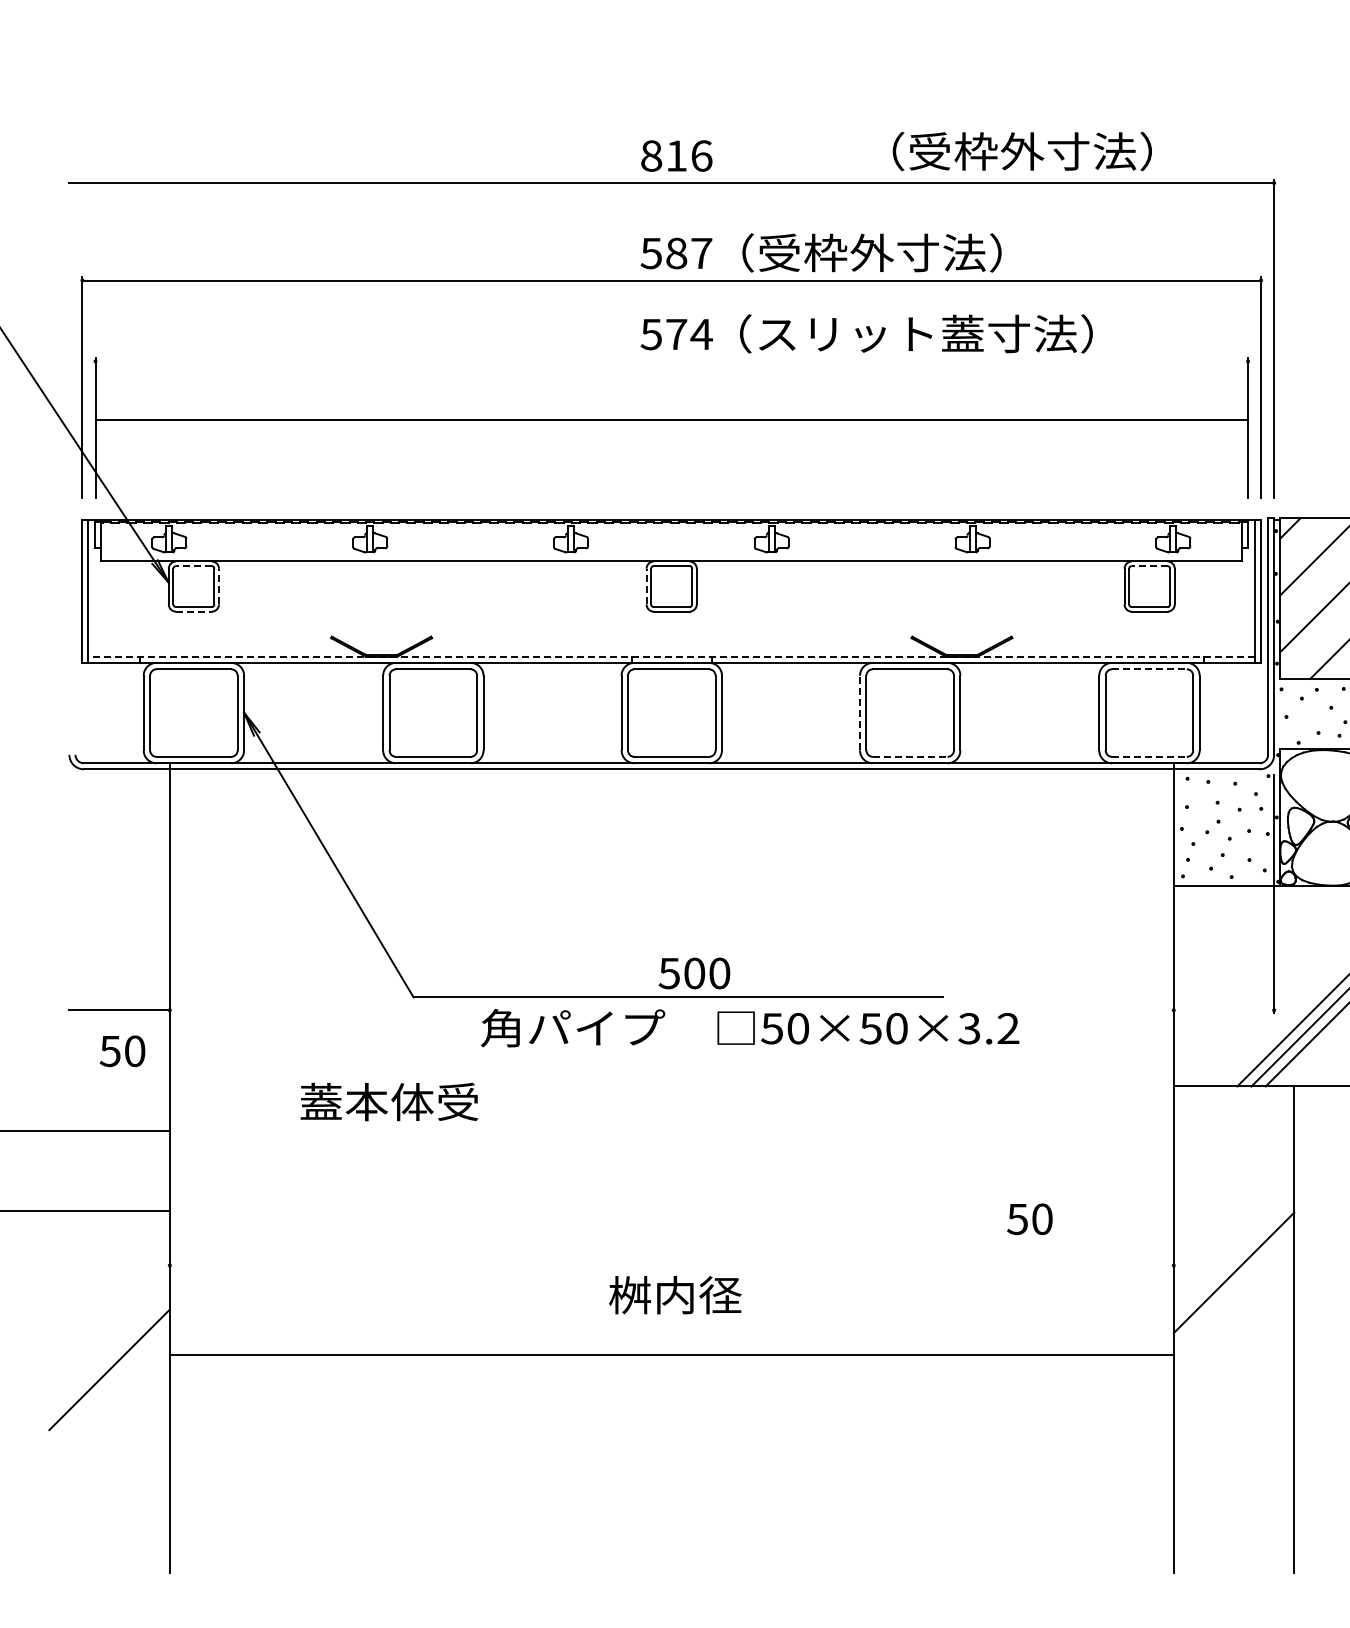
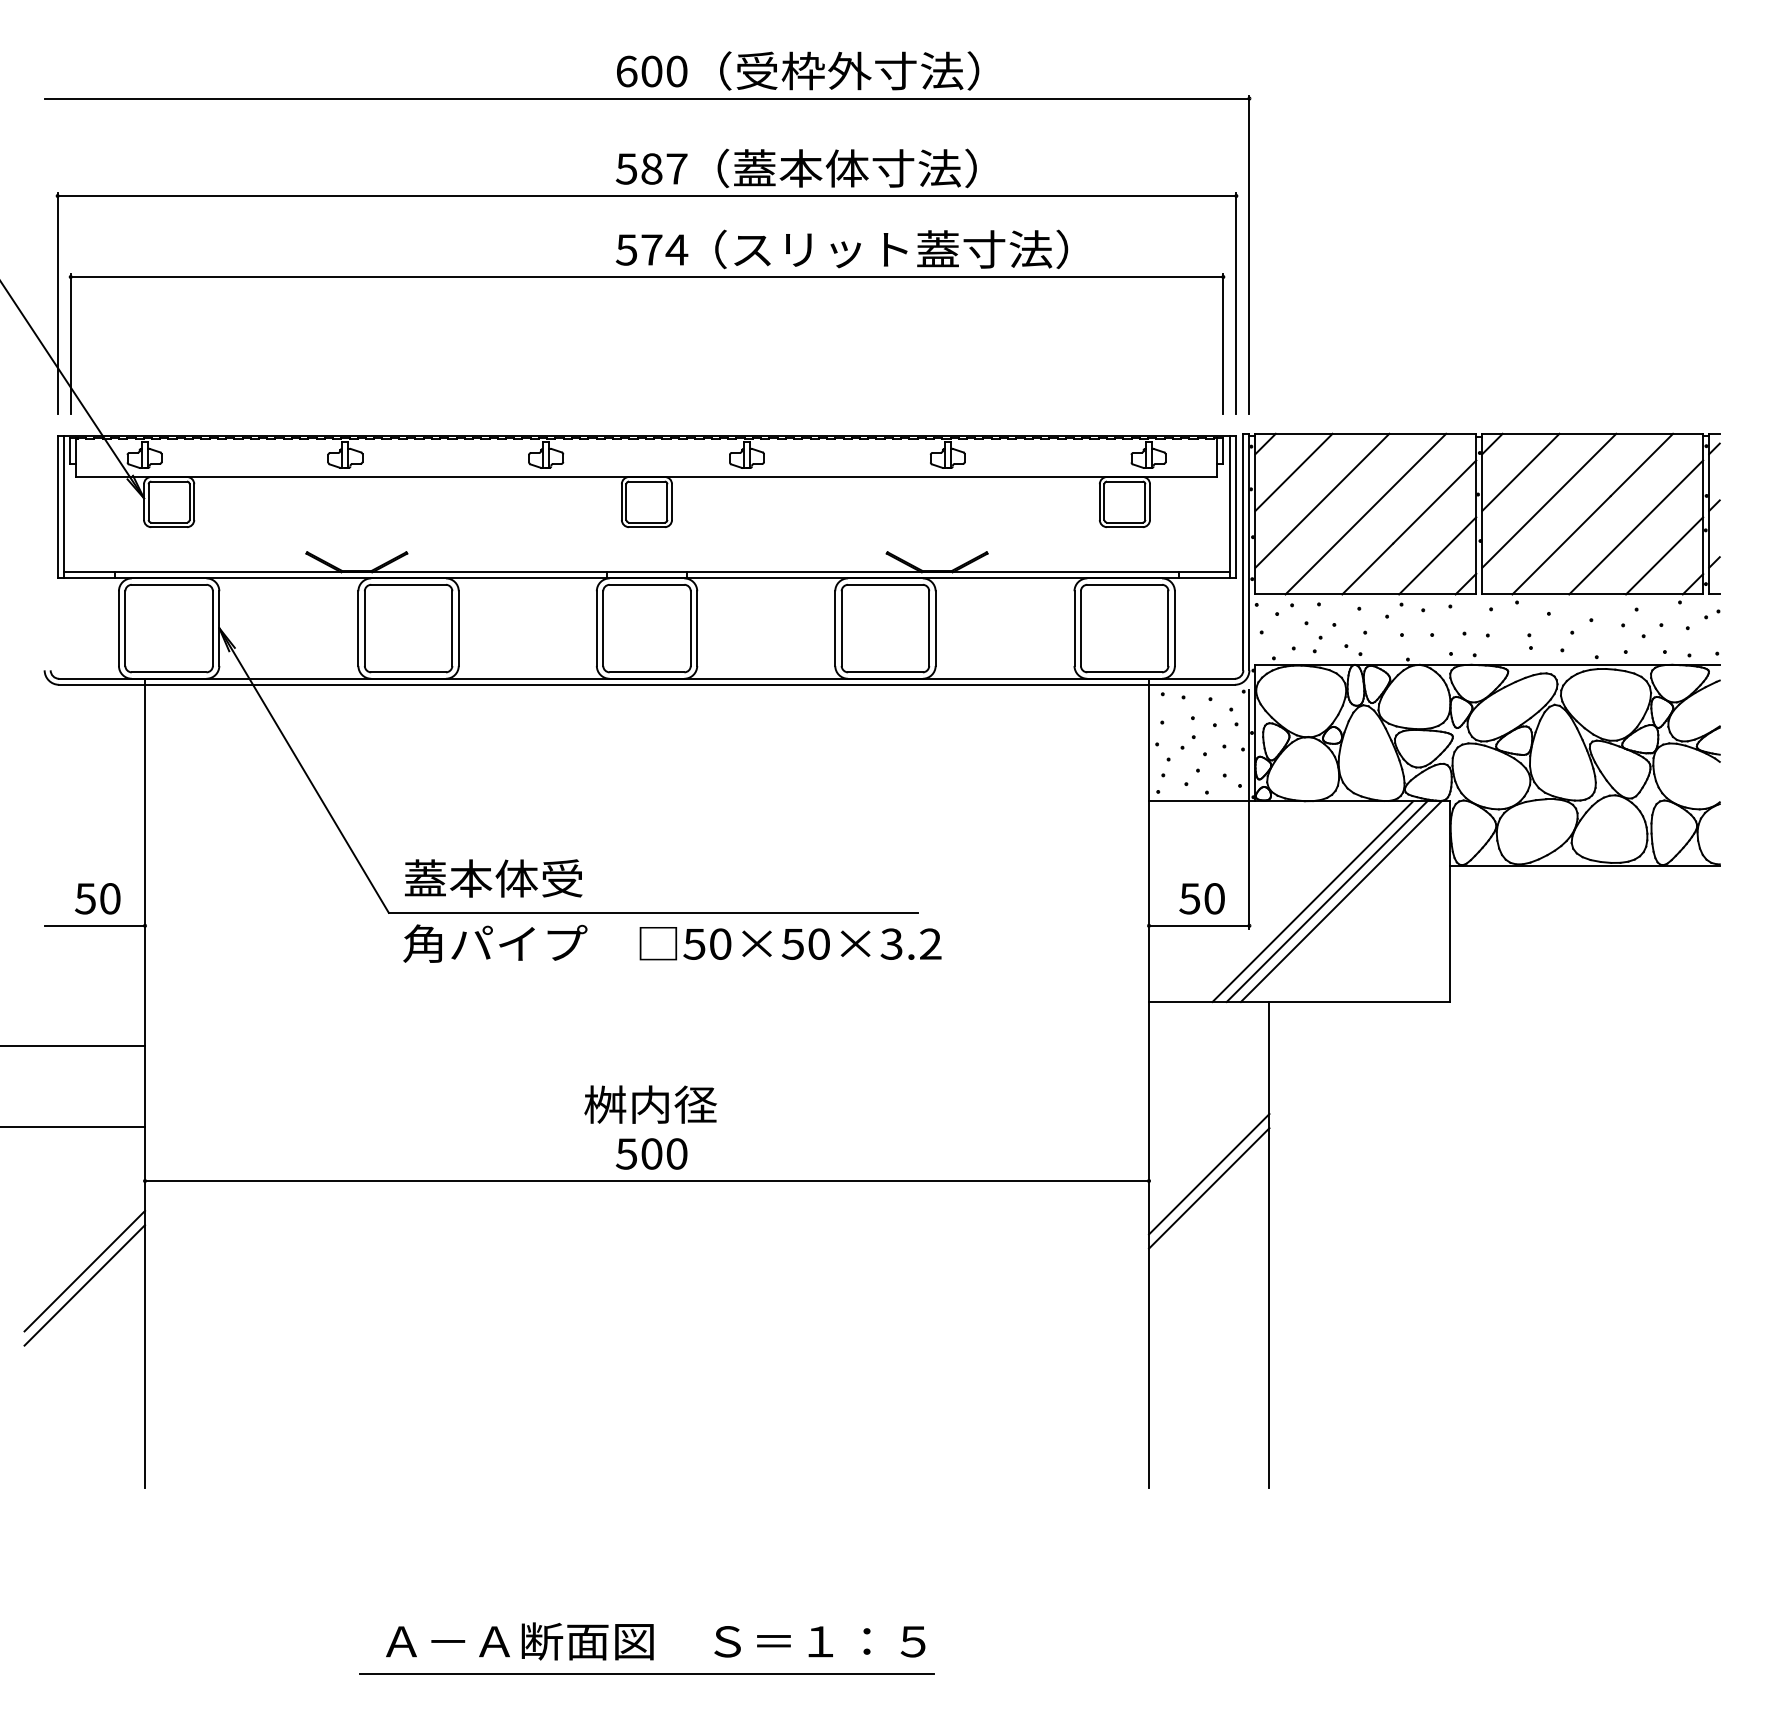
text: (1022, 151) -> (849, 70), moved
text: (676, 156) -> (651, 71), 816 -> 600
text: (826, 253) -> (801, 168), （受枠外寸法） -> （蓋本体寸法）
line: (671, 420) -> (646, 277), moved
line: (194, 566) -> (169, 481), dashed -> solid
line: (1149, 566) -> (1124, 481), dashed -> solid
line: (219, 587) -> (194, 502), dashed -> solid
line: (646, 587) -> (621, 502), dashed -> solid
line: (194, 612) -> (169, 527), dashed -> solid
line: (671, 657) -> (646, 572), dashed -> solid
line: (1150, 669) -> (1125, 584), dashed -> solid
line: (860, 713) -> (835, 628), dashed -> solid
line: (910, 757) -> (885, 672), dashed -> solid
line: (1150, 757) -> (1125, 672), dashed -> solid
text: (694, 973) -> (651, 1153), moved
line: (1224, 1010) -> (1199, 925), added
text: (750, 1028) -> (672, 943), moved
text: (122, 1051) -> (97, 898), moved
text: (389, 1102) -> (493, 878), moved
text: (1029, 1219) -> (1201, 898), moved
line: (1234, 1259) -> (1209, 1174), added
text: (675, 1295) -> (650, 1104), moved
line: (109, 1355) -> (84, 1270), added
line: (672, 1355) -> (647, 1181), moved

